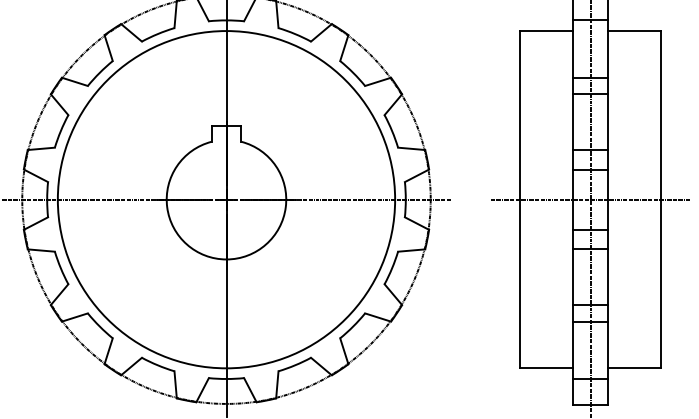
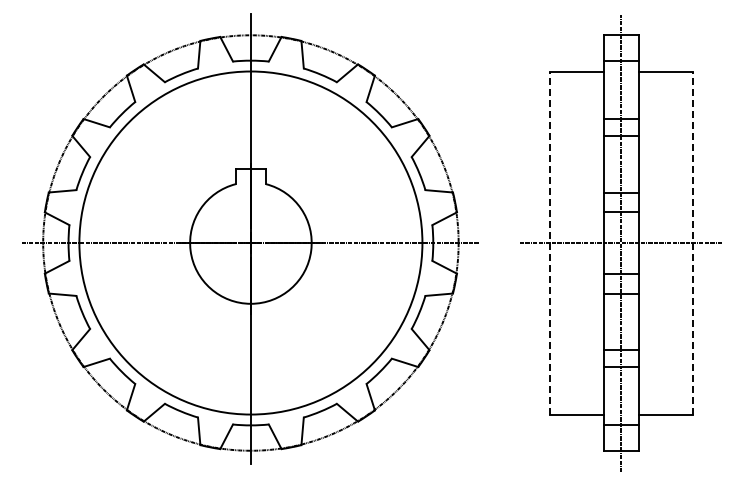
line: (520, 200) -> (549, 243), solid -> dashed
line: (661, 200) -> (693, 243), solid -> dashed

